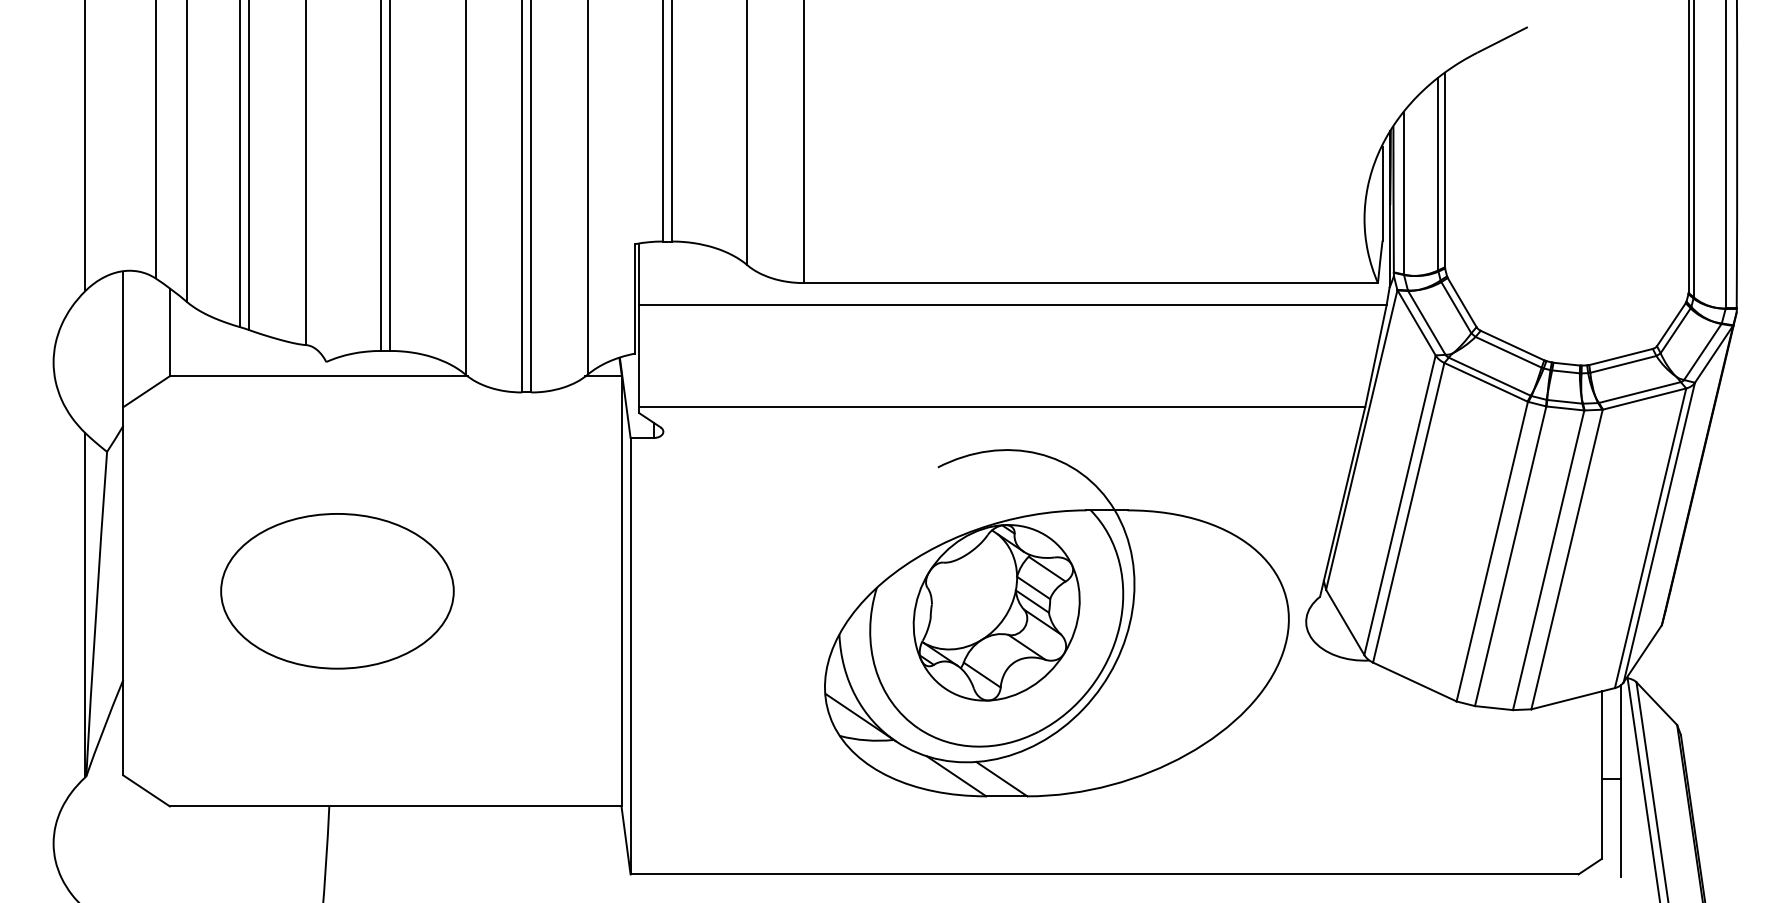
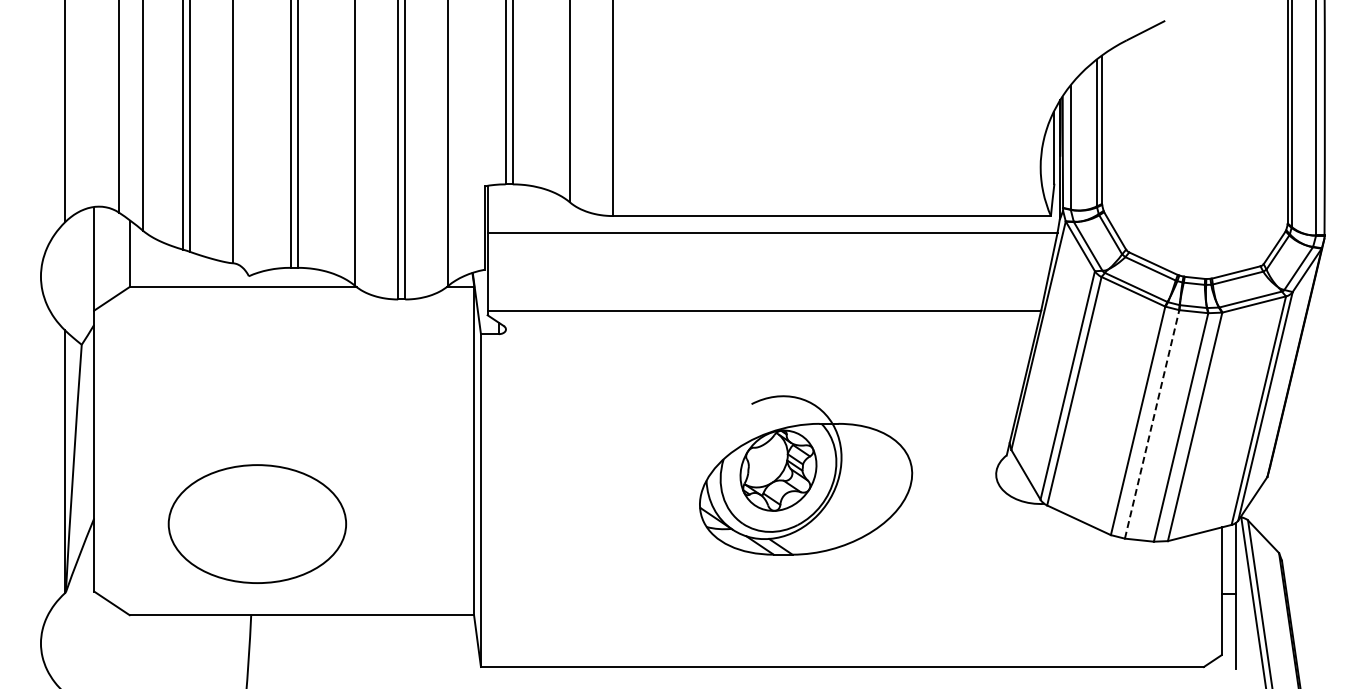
line: (1511, 555) -> (1152, 423), solid -> dashed
part: (337, 590) -> (257, 523), moved
part: (1056, 623) -> (805, 475), size x0.6

